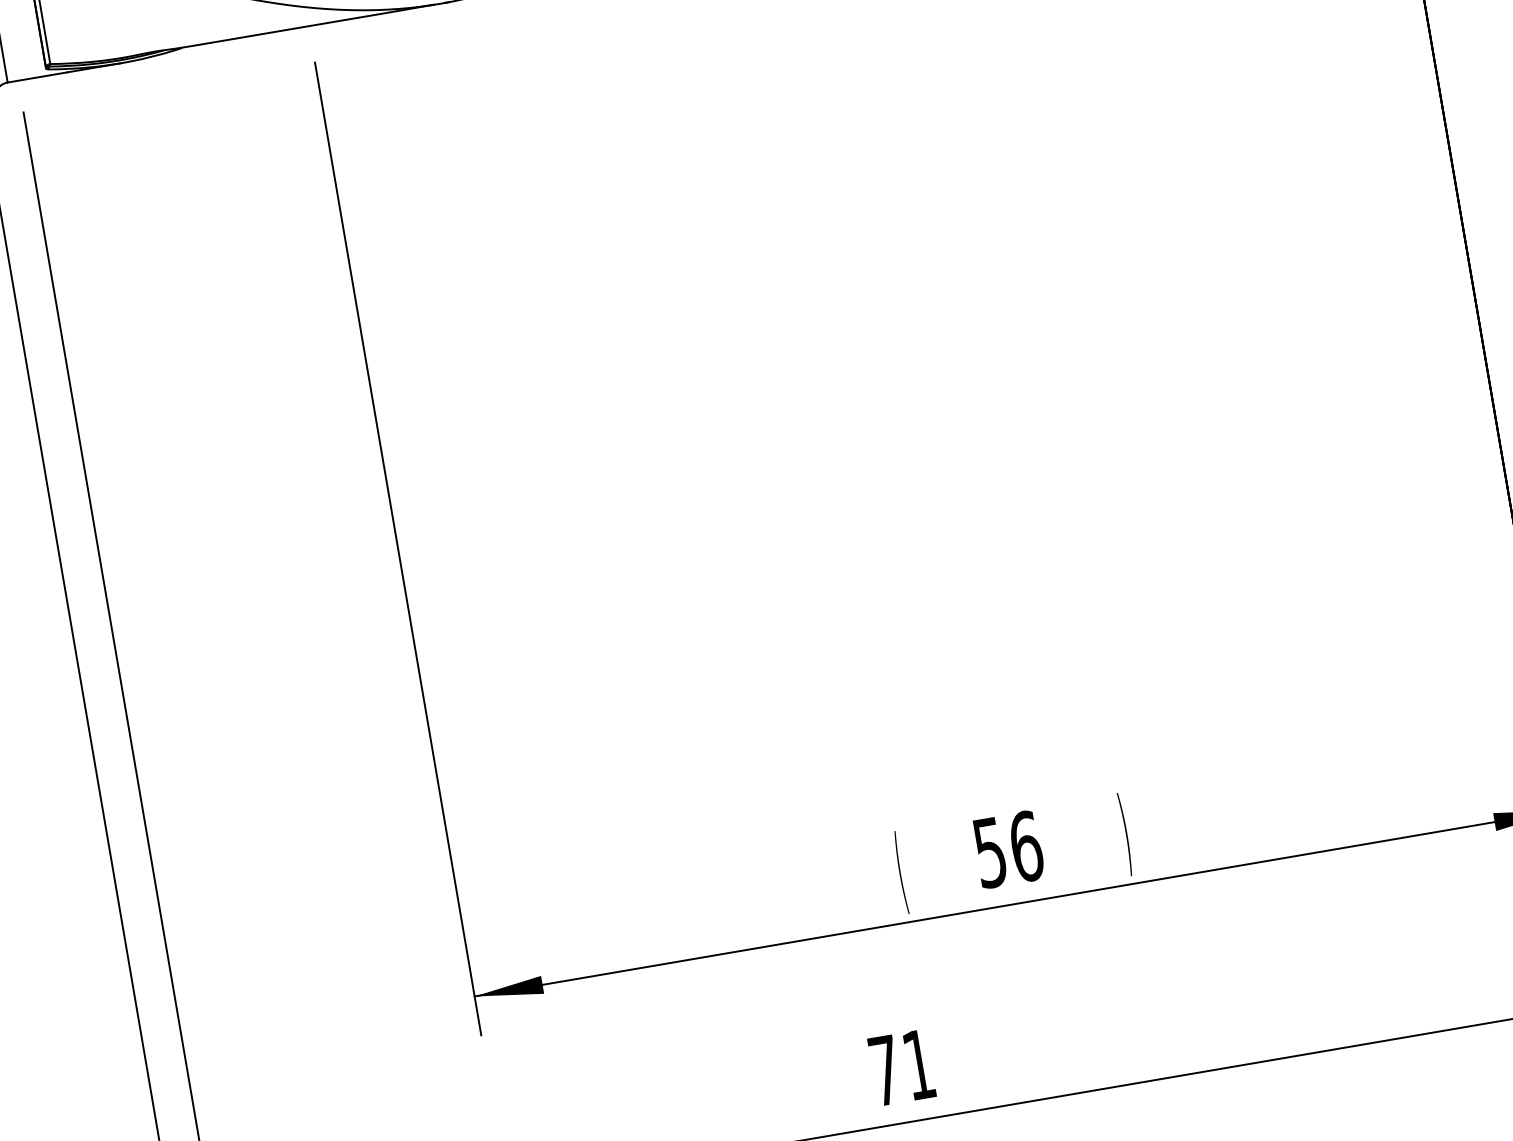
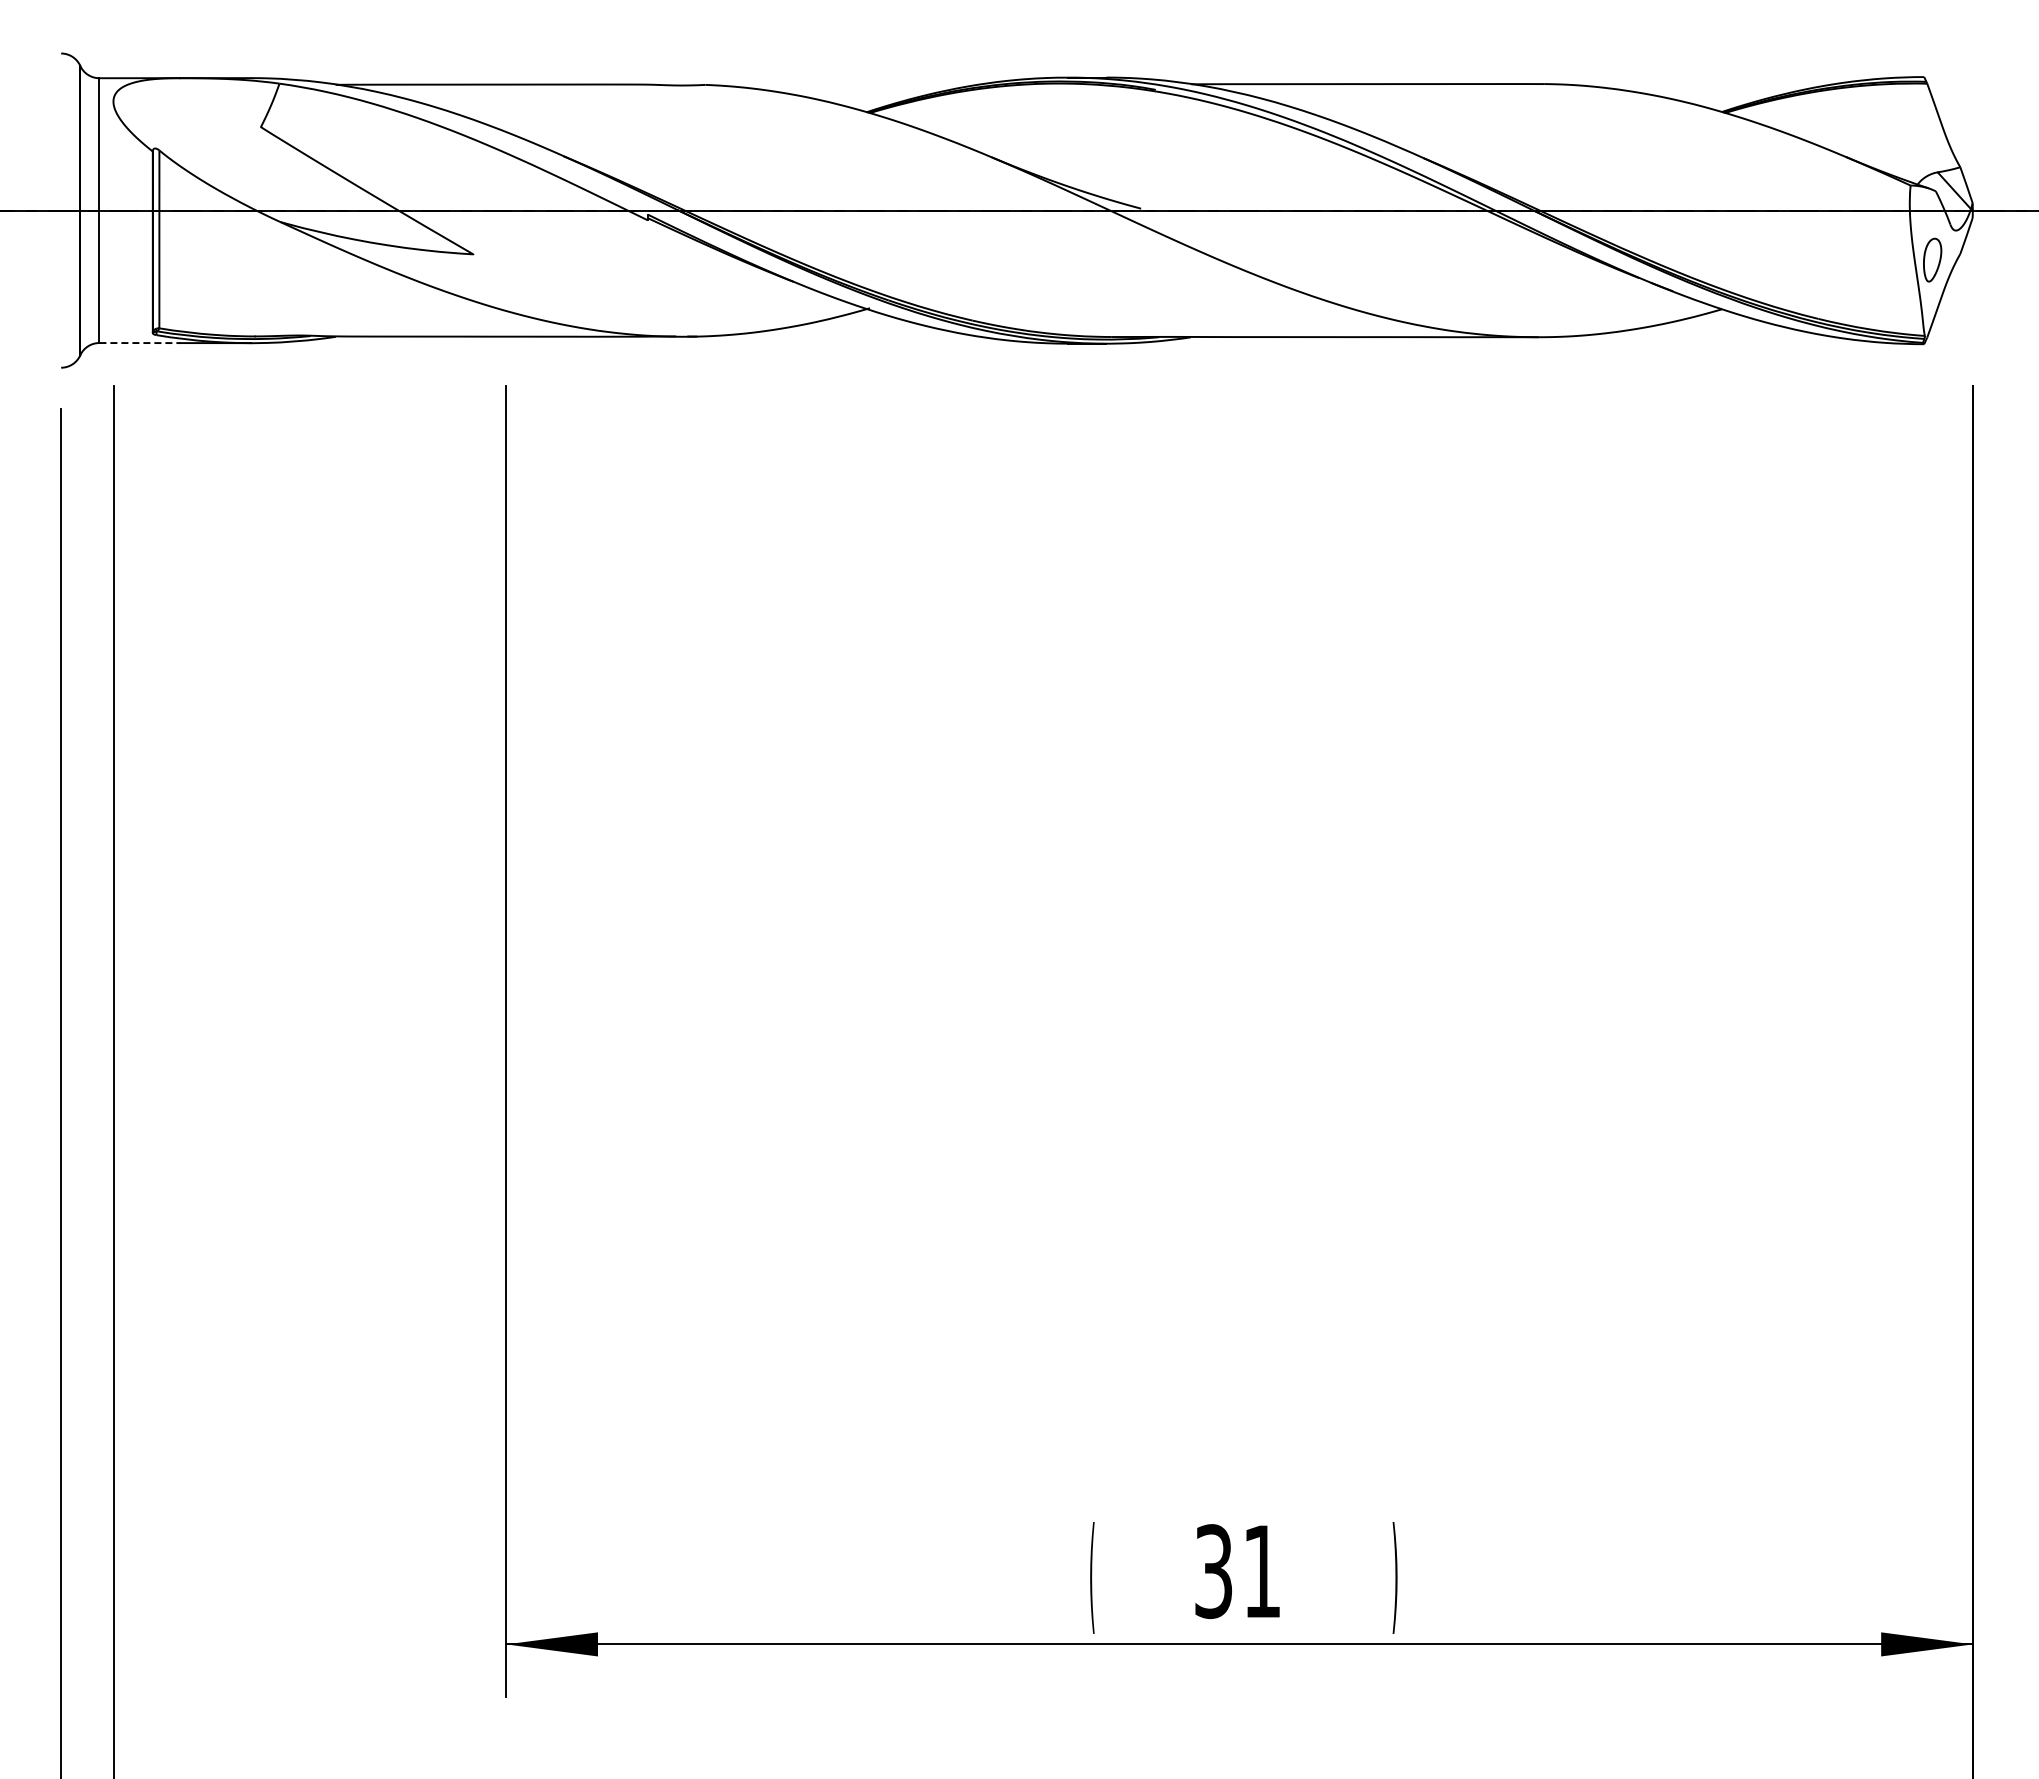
line: (38, 77) -> (140, 343), solid -> dashed
text: (1008, 849) -> (1238, 1571), 56 -> 31

